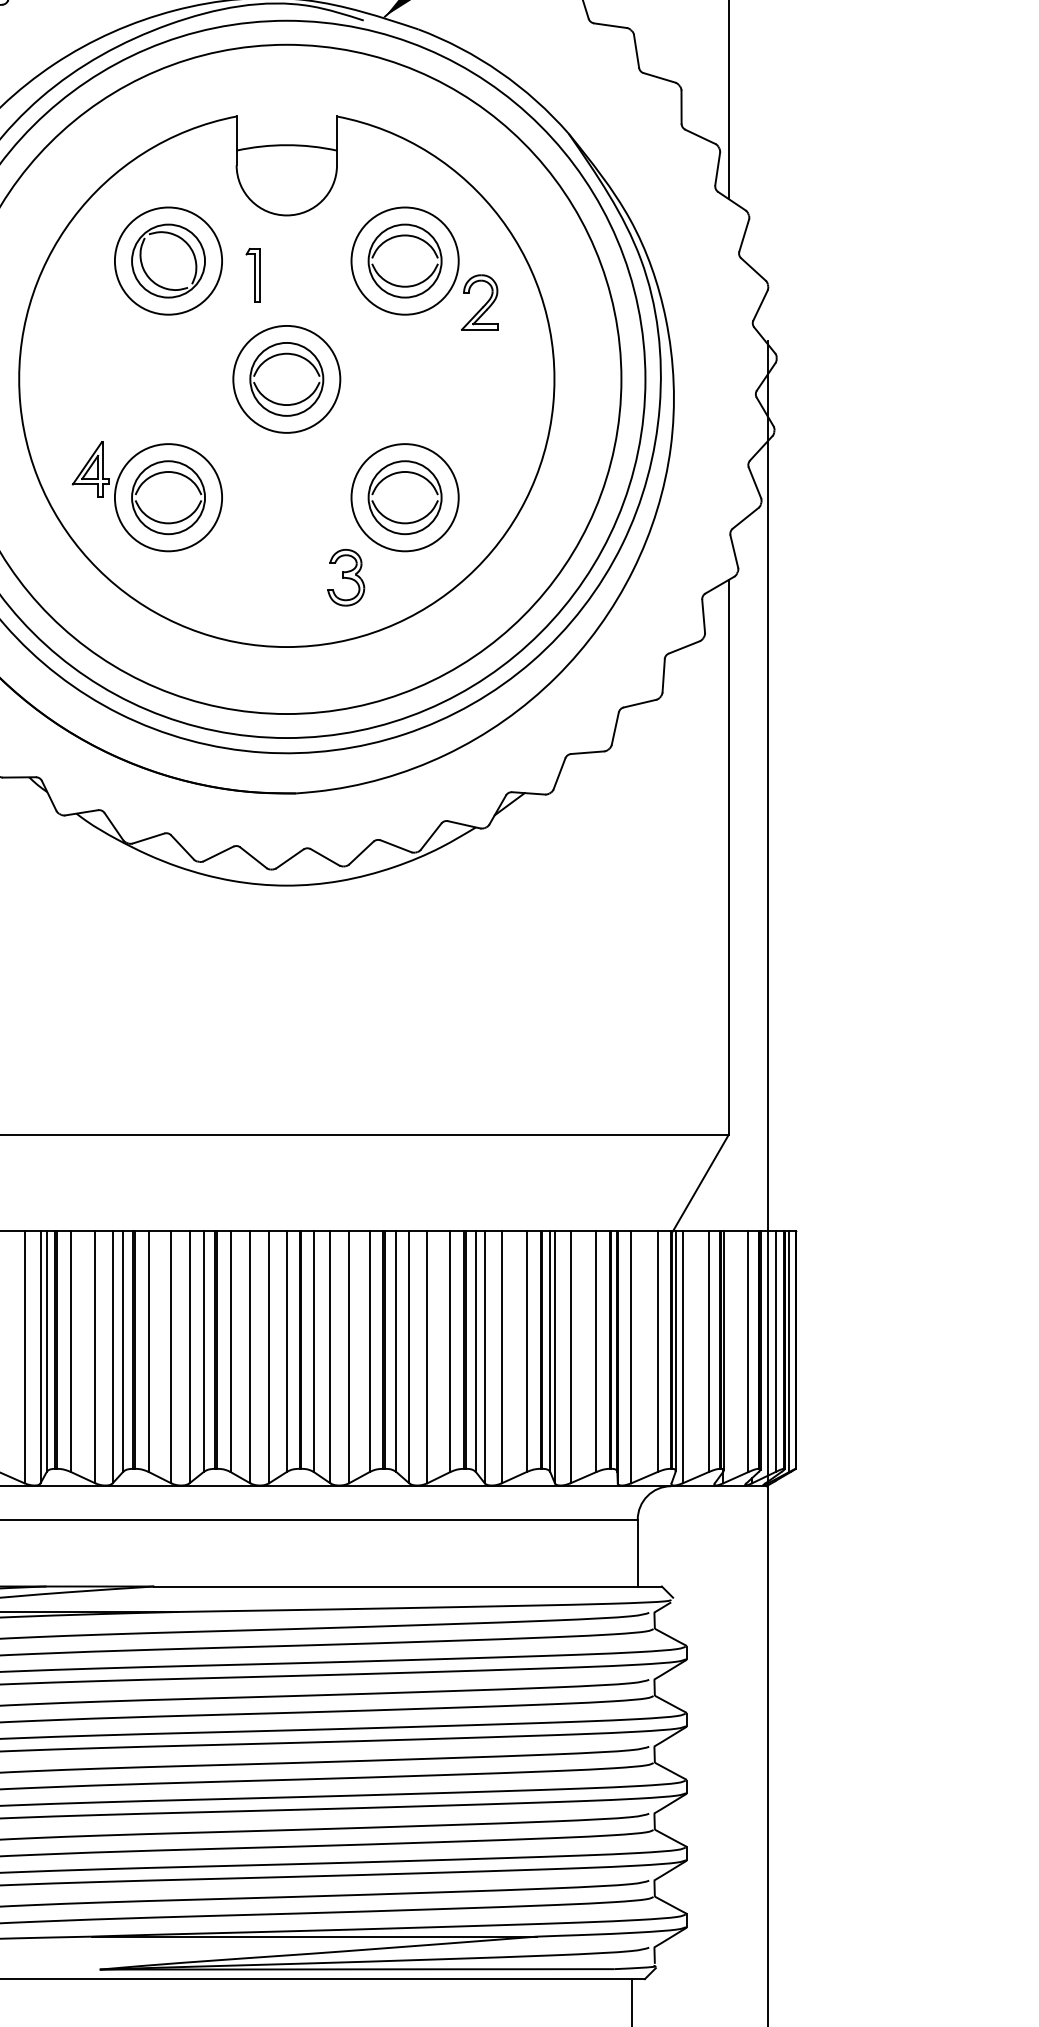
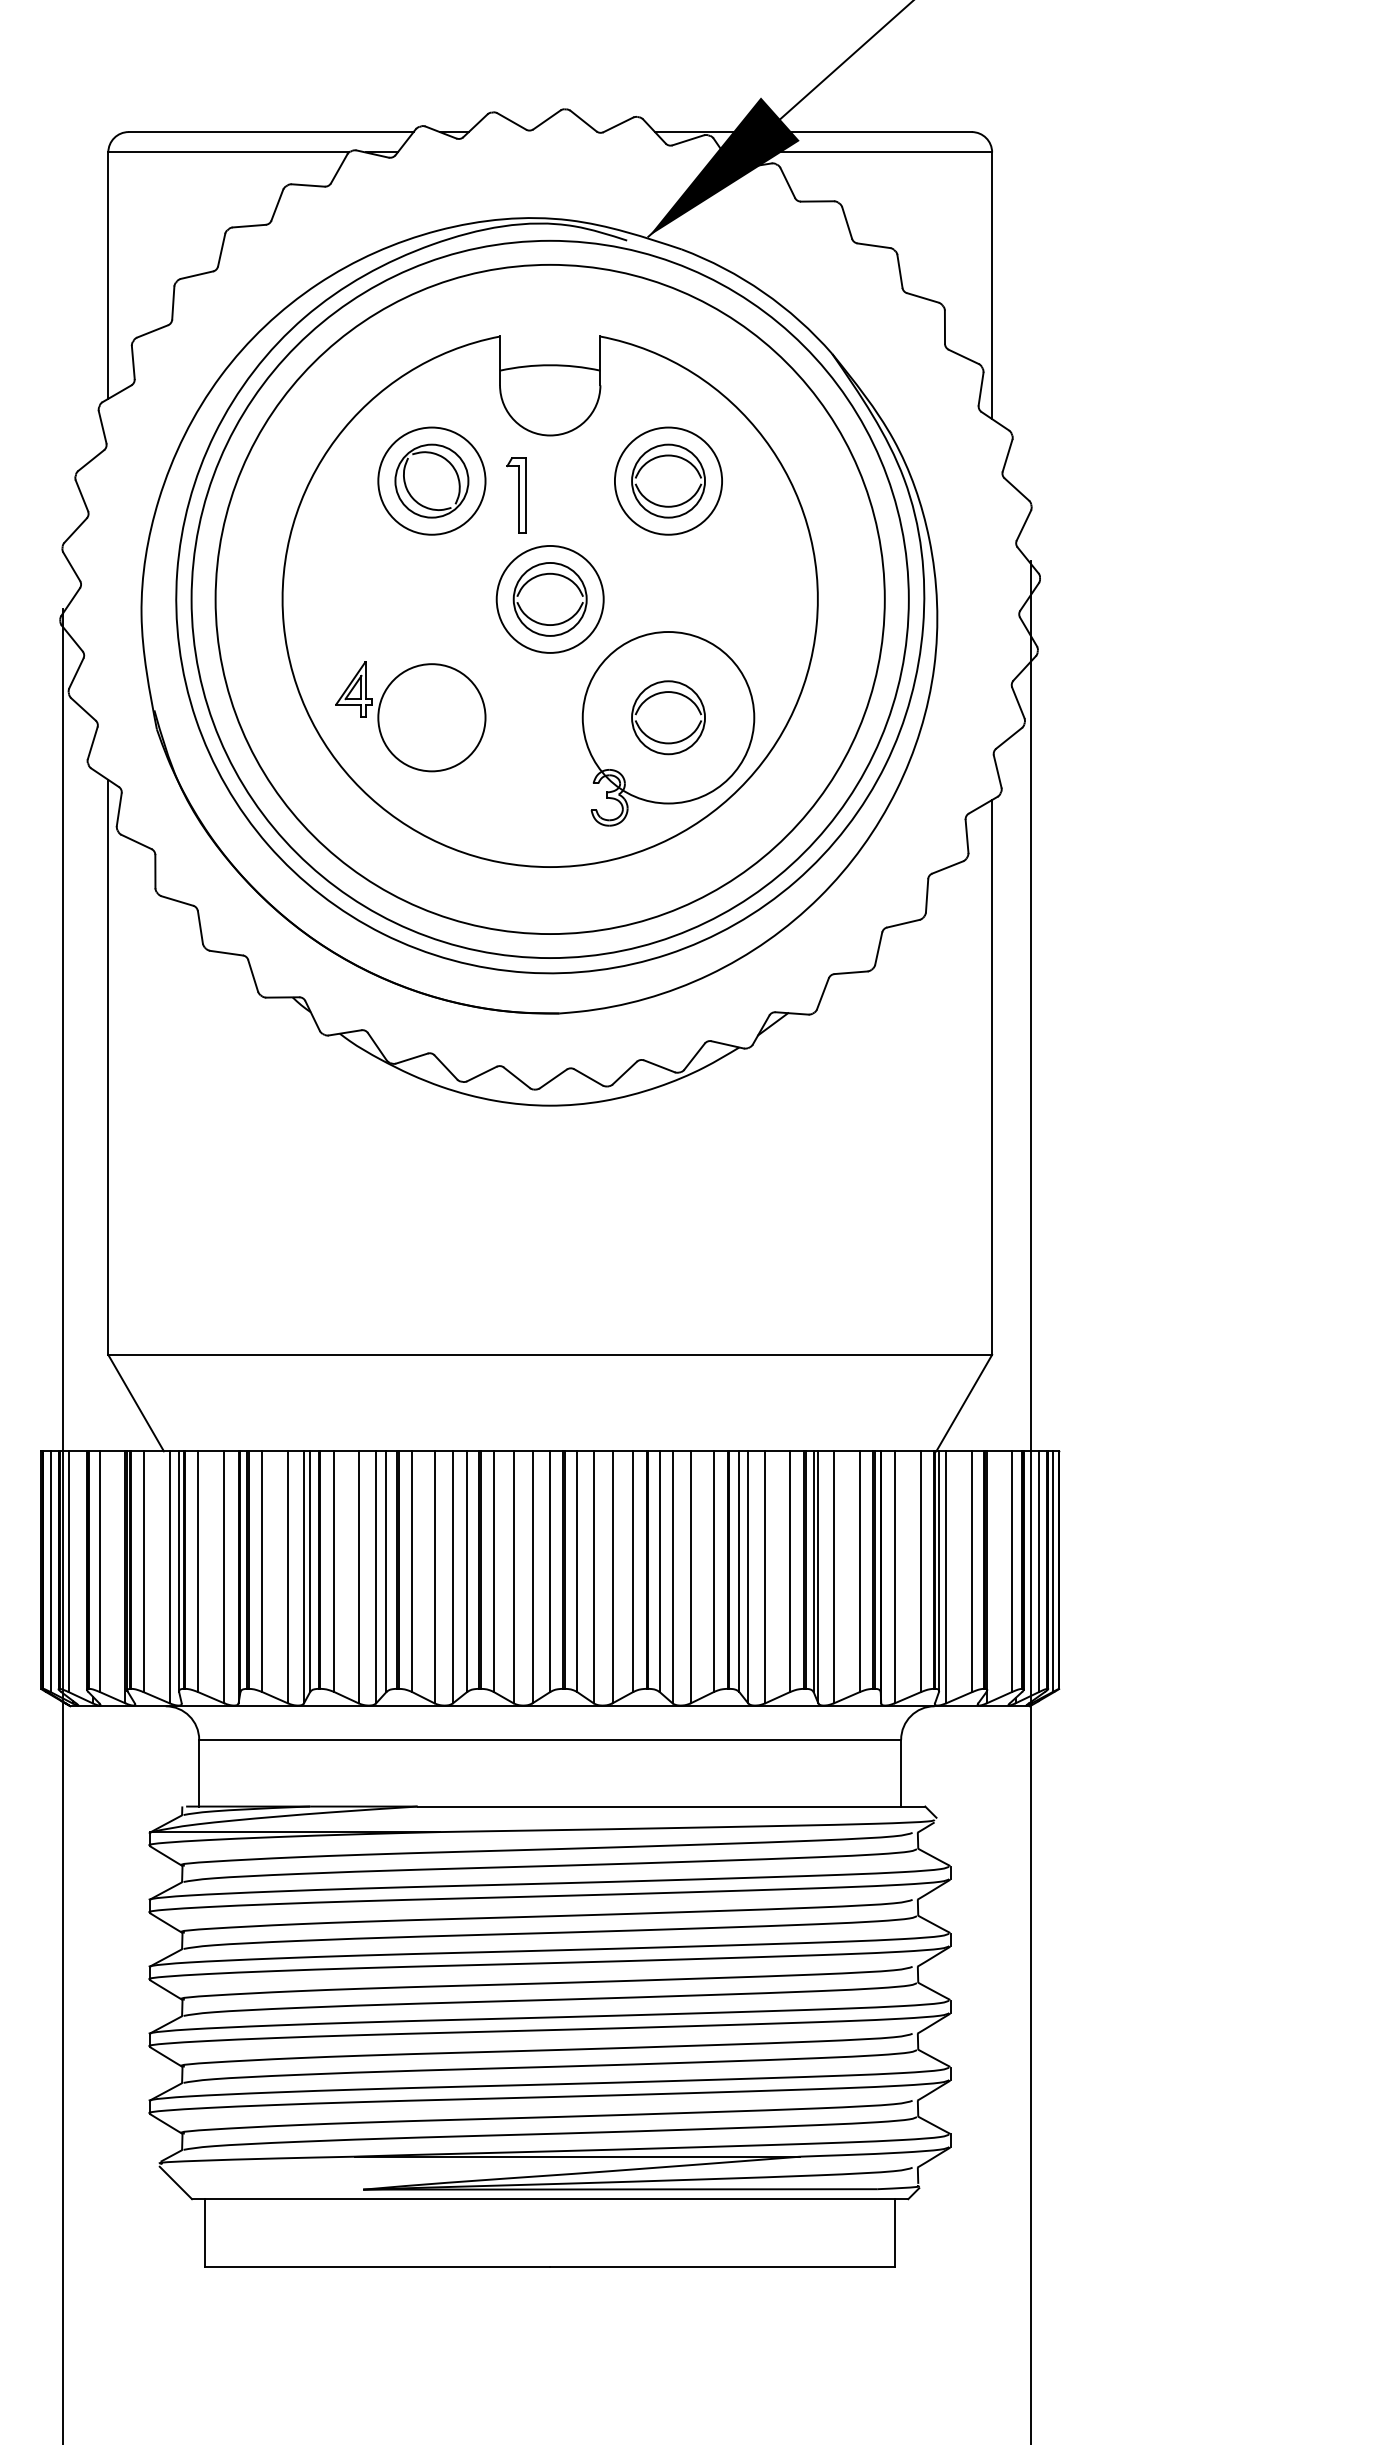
part: (253, 275) -> (516, 495), size x1.4
part: (479, 302) -> (742, 522), removed
part: (168, 497) -> (431, 717), removed
circle: (405, 497) -> (668, 717), size x1.6

